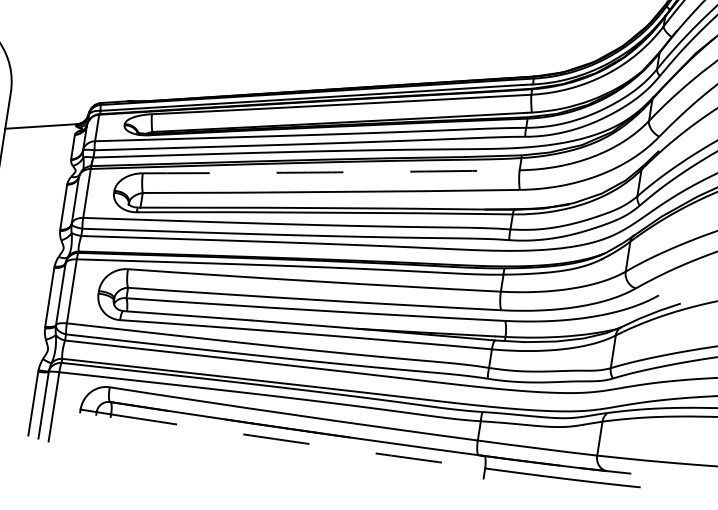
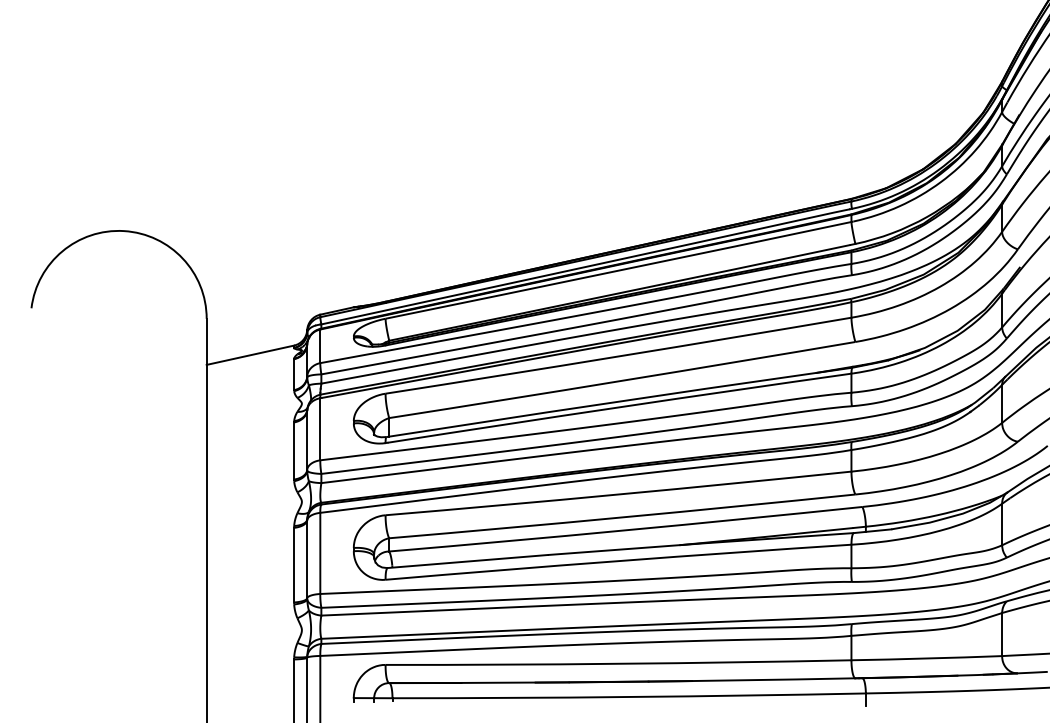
arc: (331, 172) -> (618, 356), dashed -> solid
arc: (298, 442) -> (629, 697), dashed -> solid

